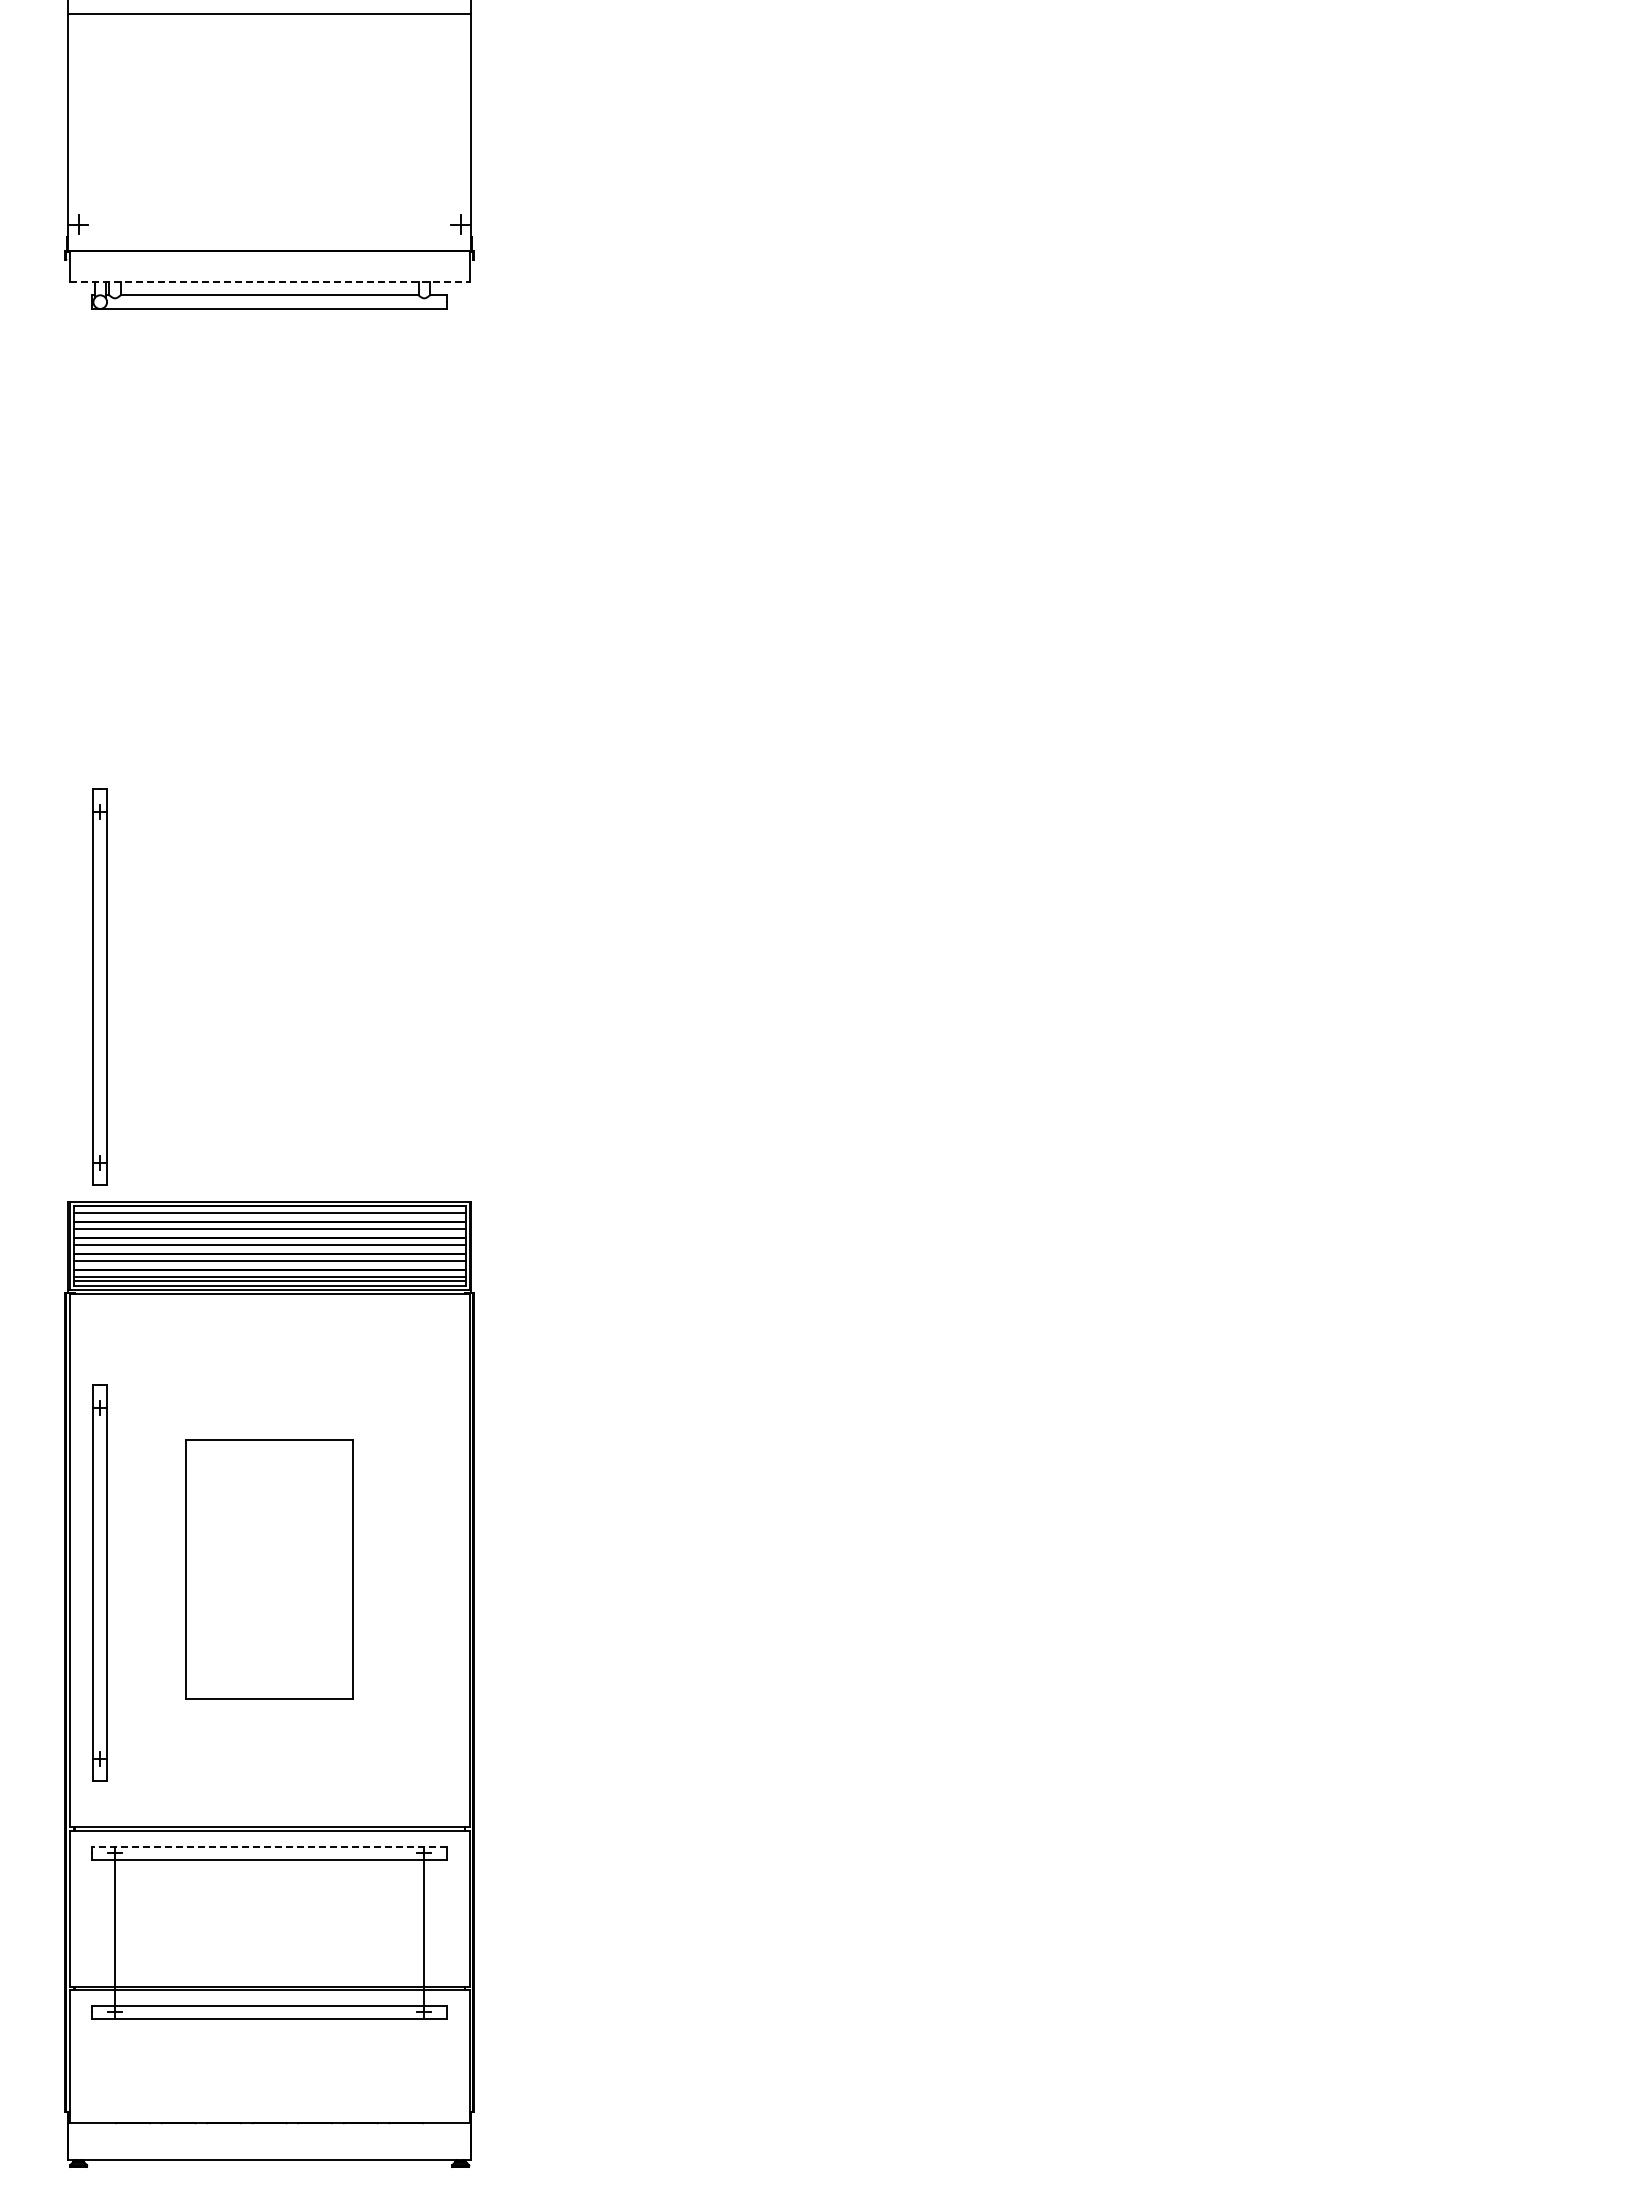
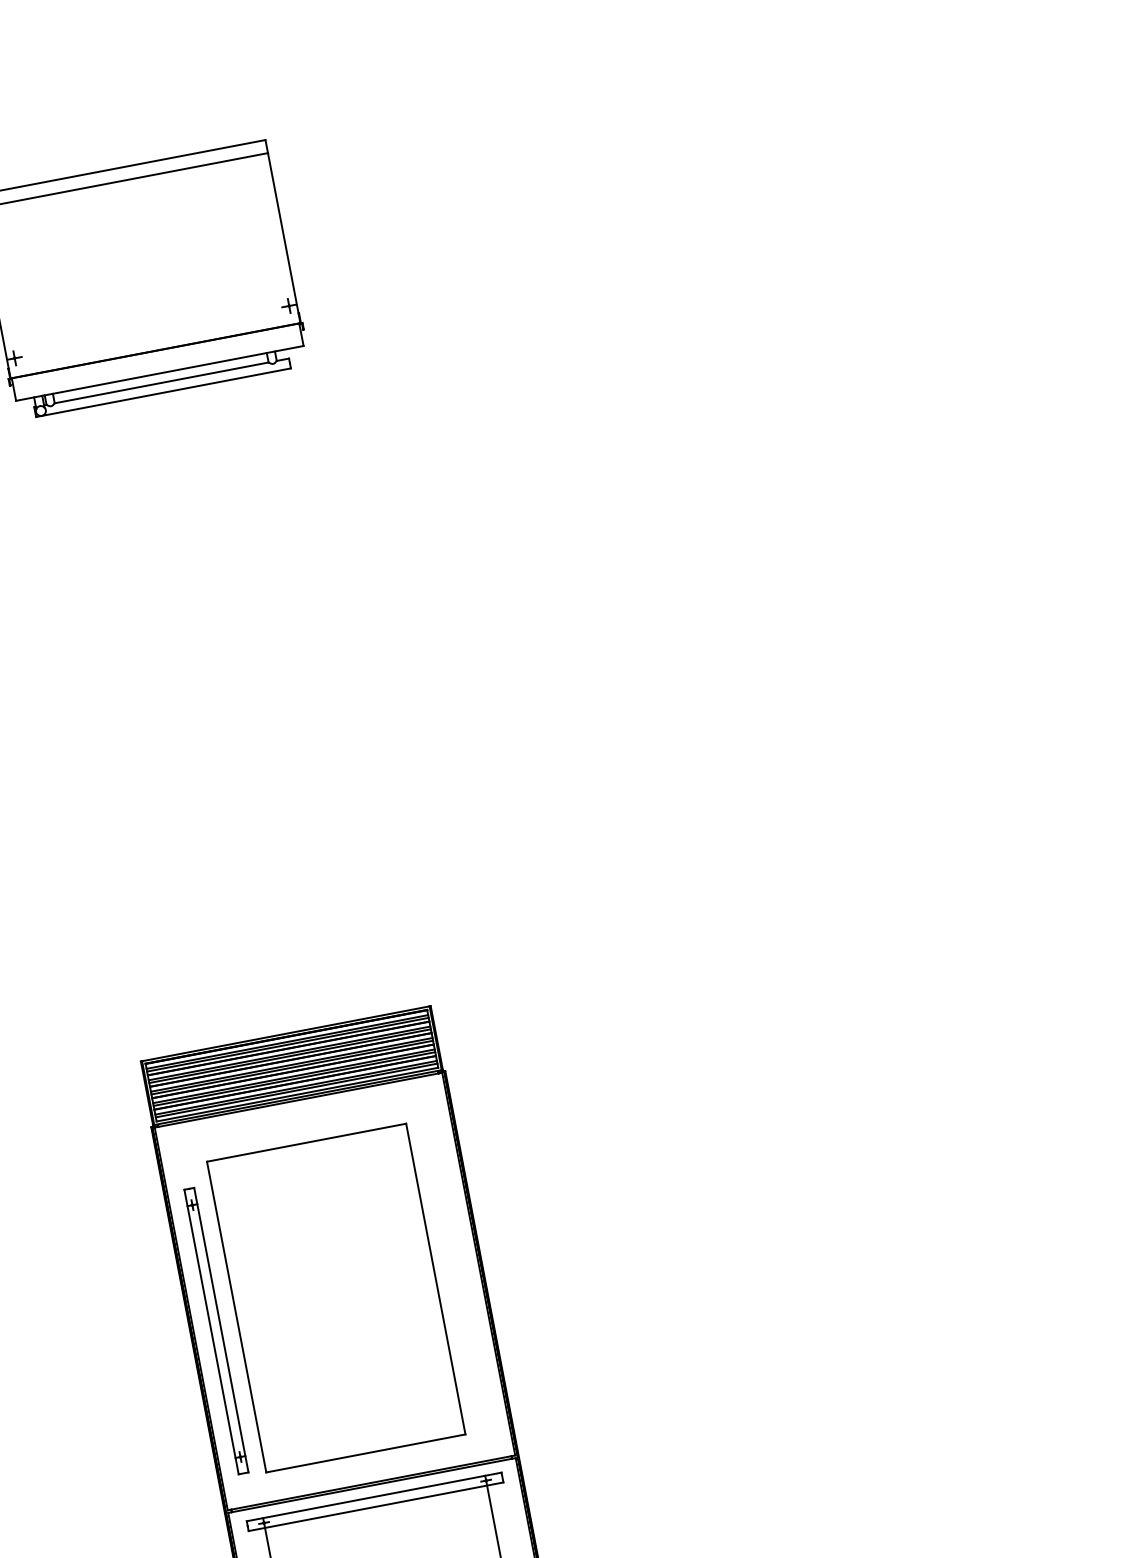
line: (270, 282) -> (160, 373), dashed -> solid
part: (99, 986) -> (134, 902), removed
line: (269, 1216) -> (287, 1044), added
line: (269, 1232) -> (289, 1055), added
line: (269, 1248) -> (292, 1067), added
line: (269, 1264) -> (294, 1078), added
part: (269, 1569) -> (336, 1297), size x1.67
line: (269, 1846) -> (374, 1496), dashed -> solid

